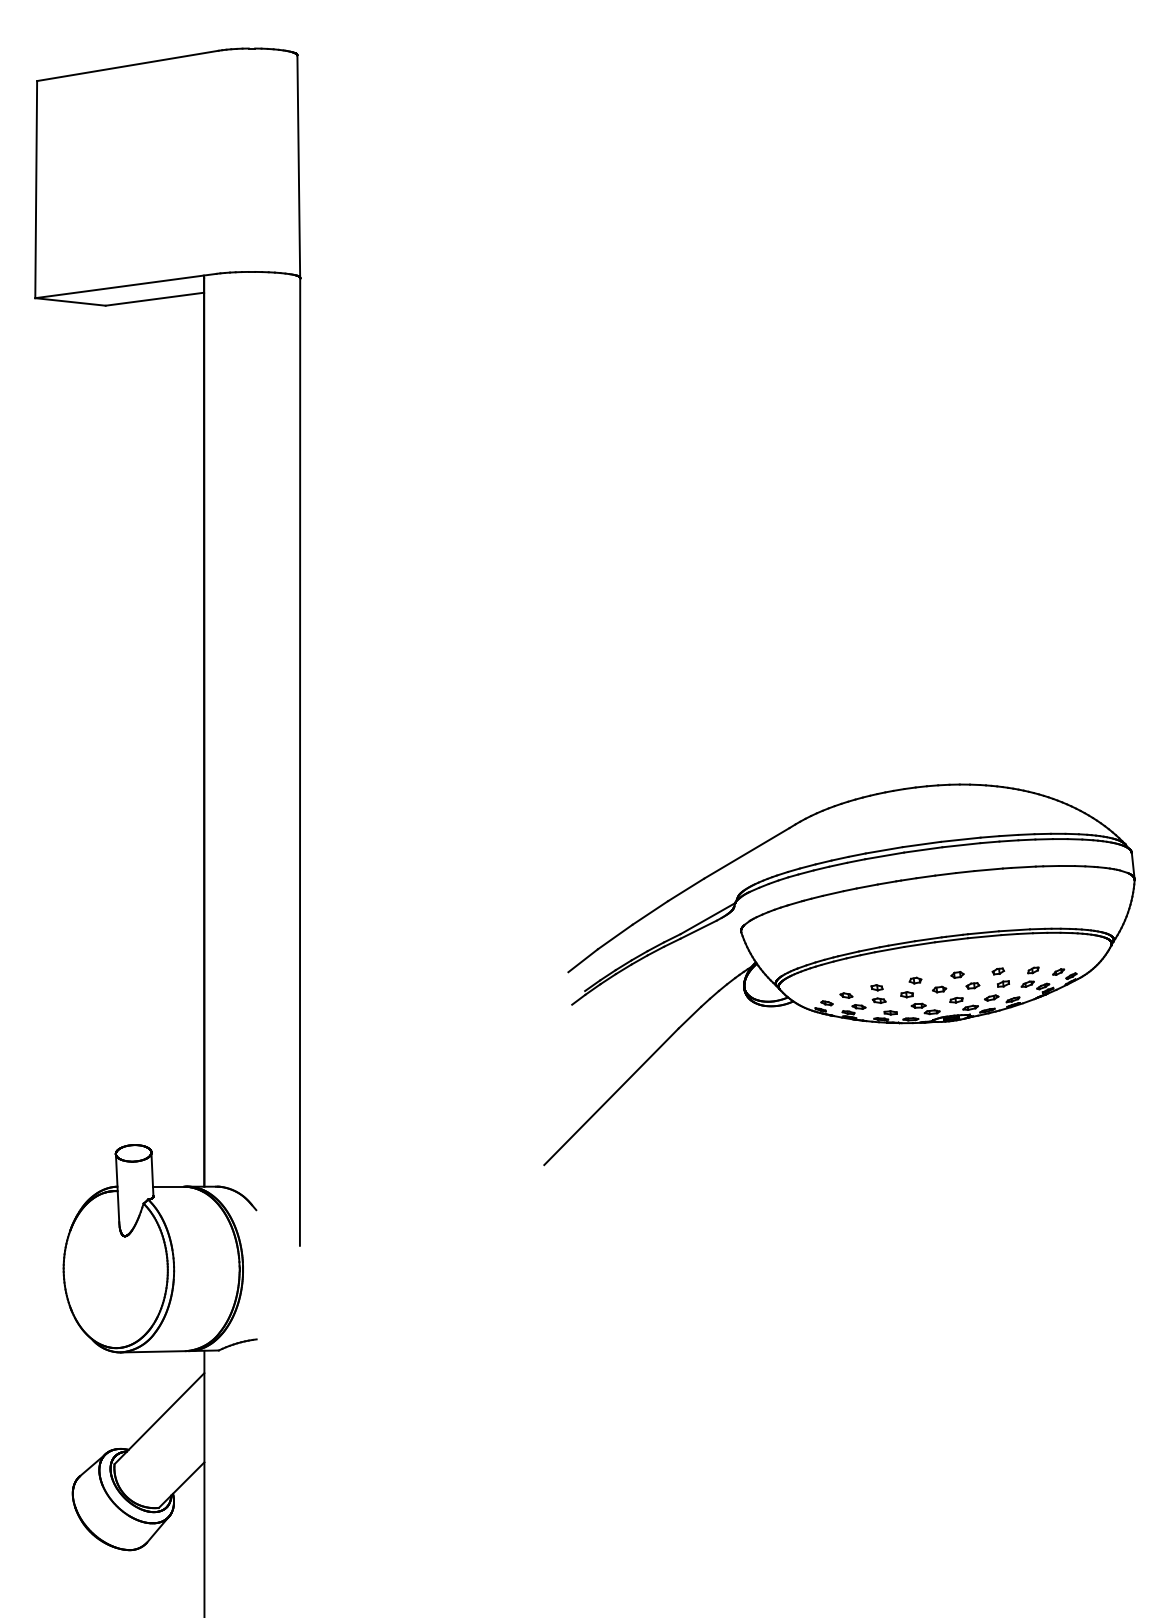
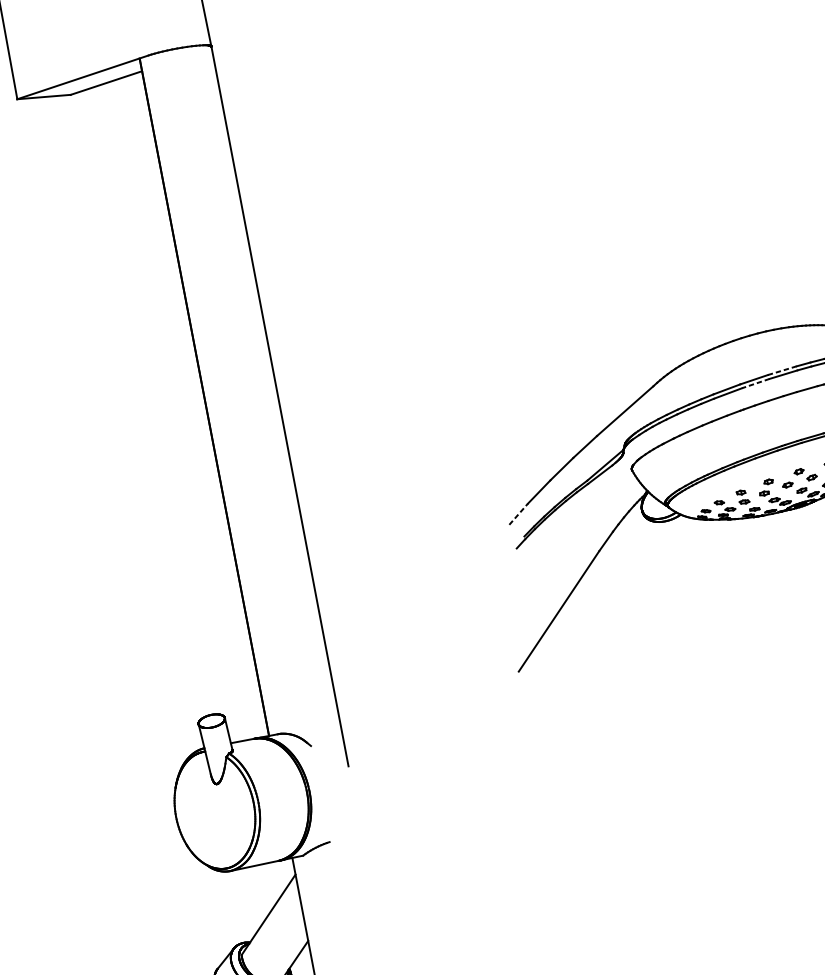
line: (960, 839) -> (782, 370), solid -> dashed
line: (922, 850) -> (755, 384), solid -> dashed
line: (583, 960) -> (518, 513), solid -> dashed

